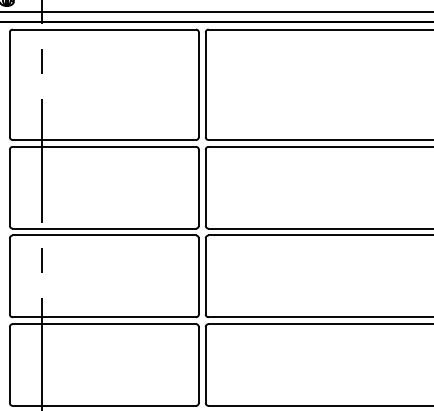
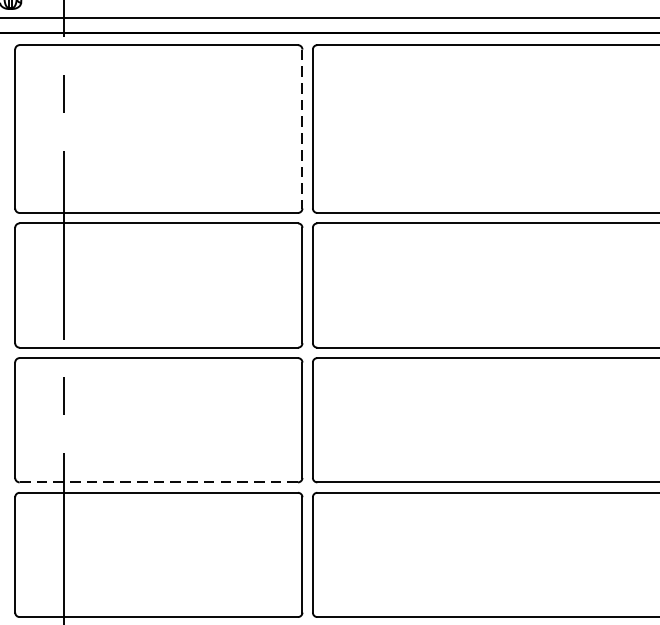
line: (198, 85) -> (301, 130), solid -> dashed
line: (104, 317) -> (159, 482), solid -> dashed

